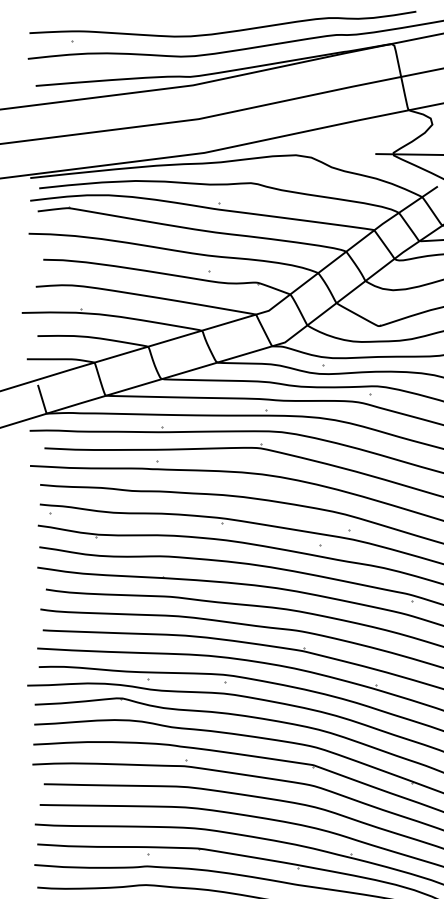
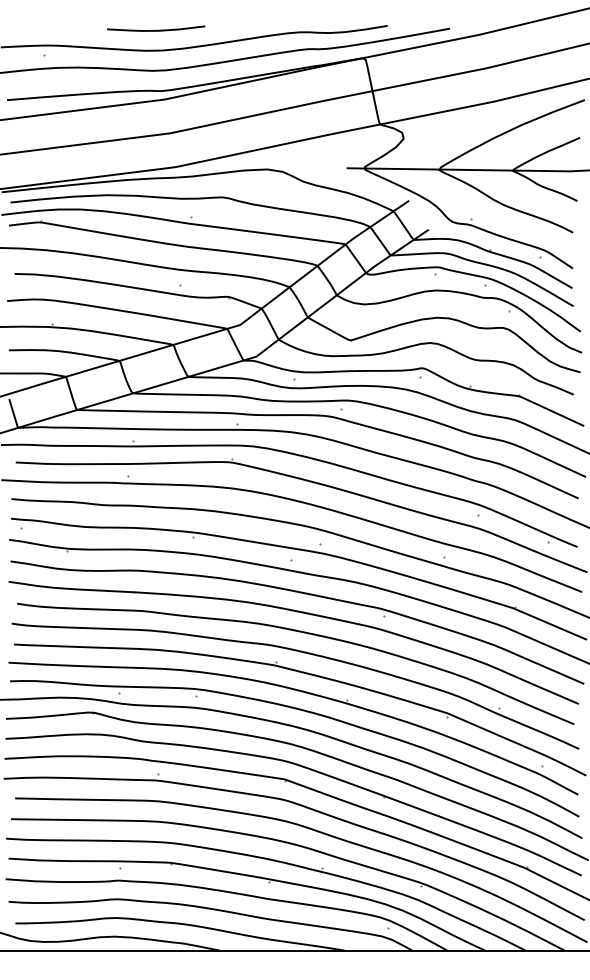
curve: (185, 15) -> (156, 29), added

